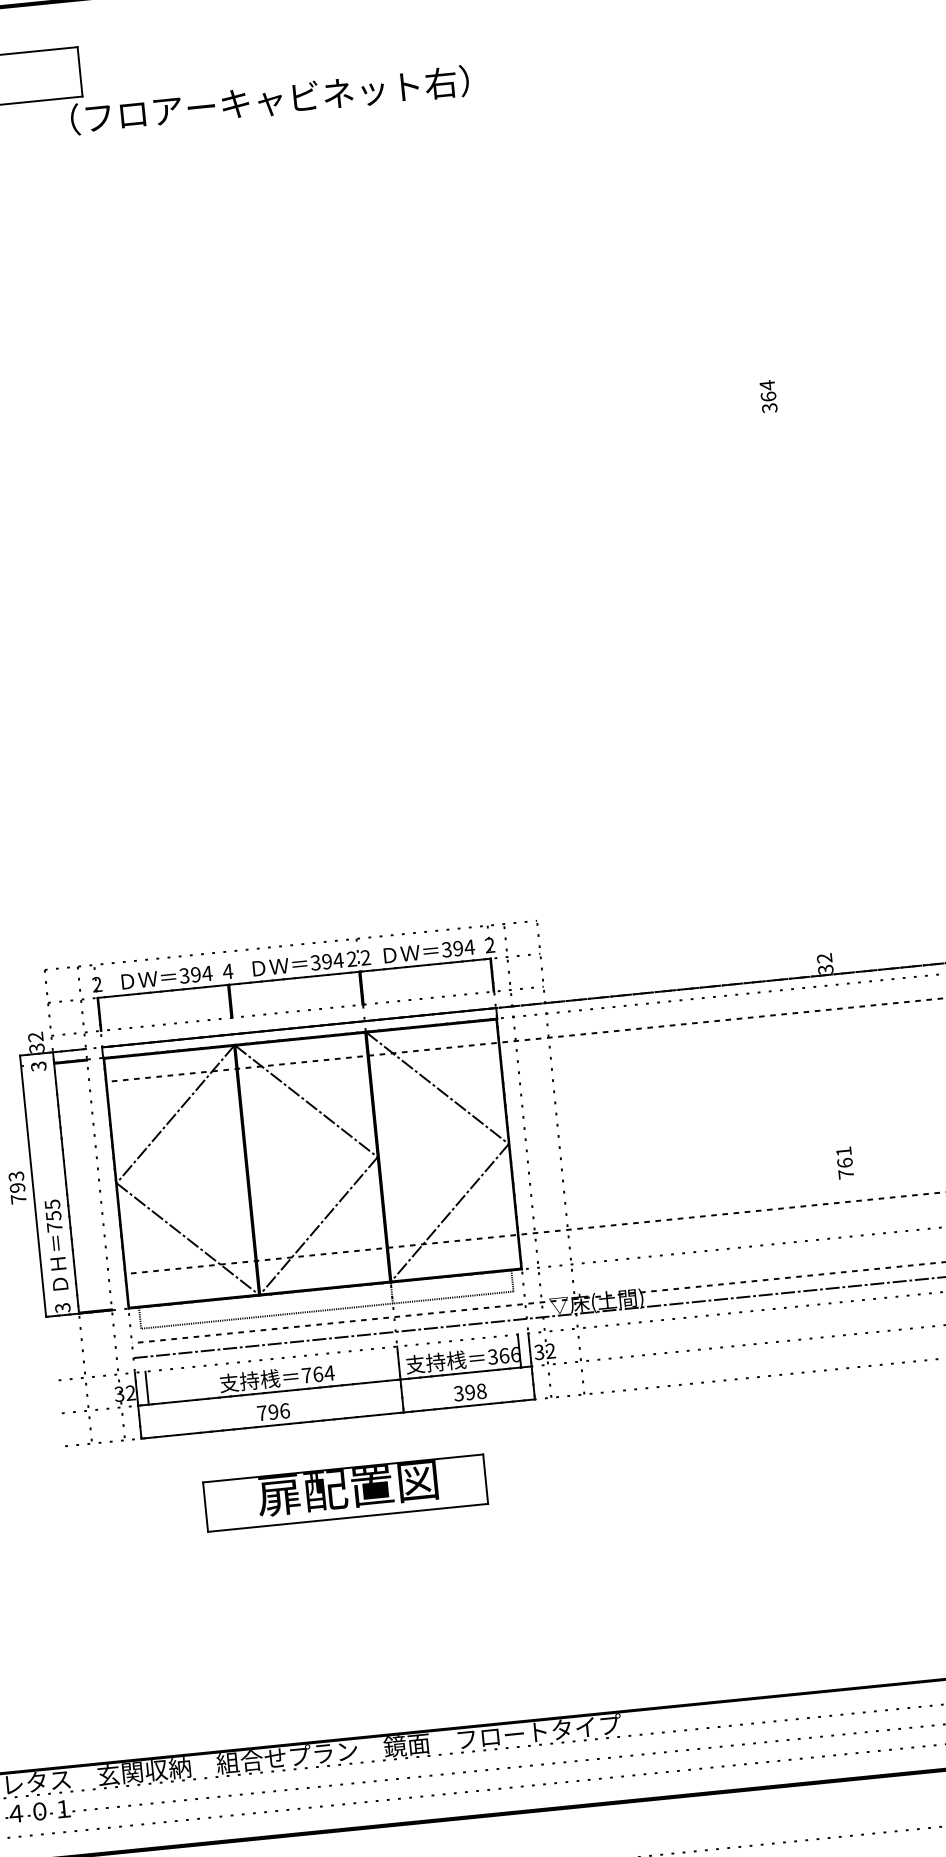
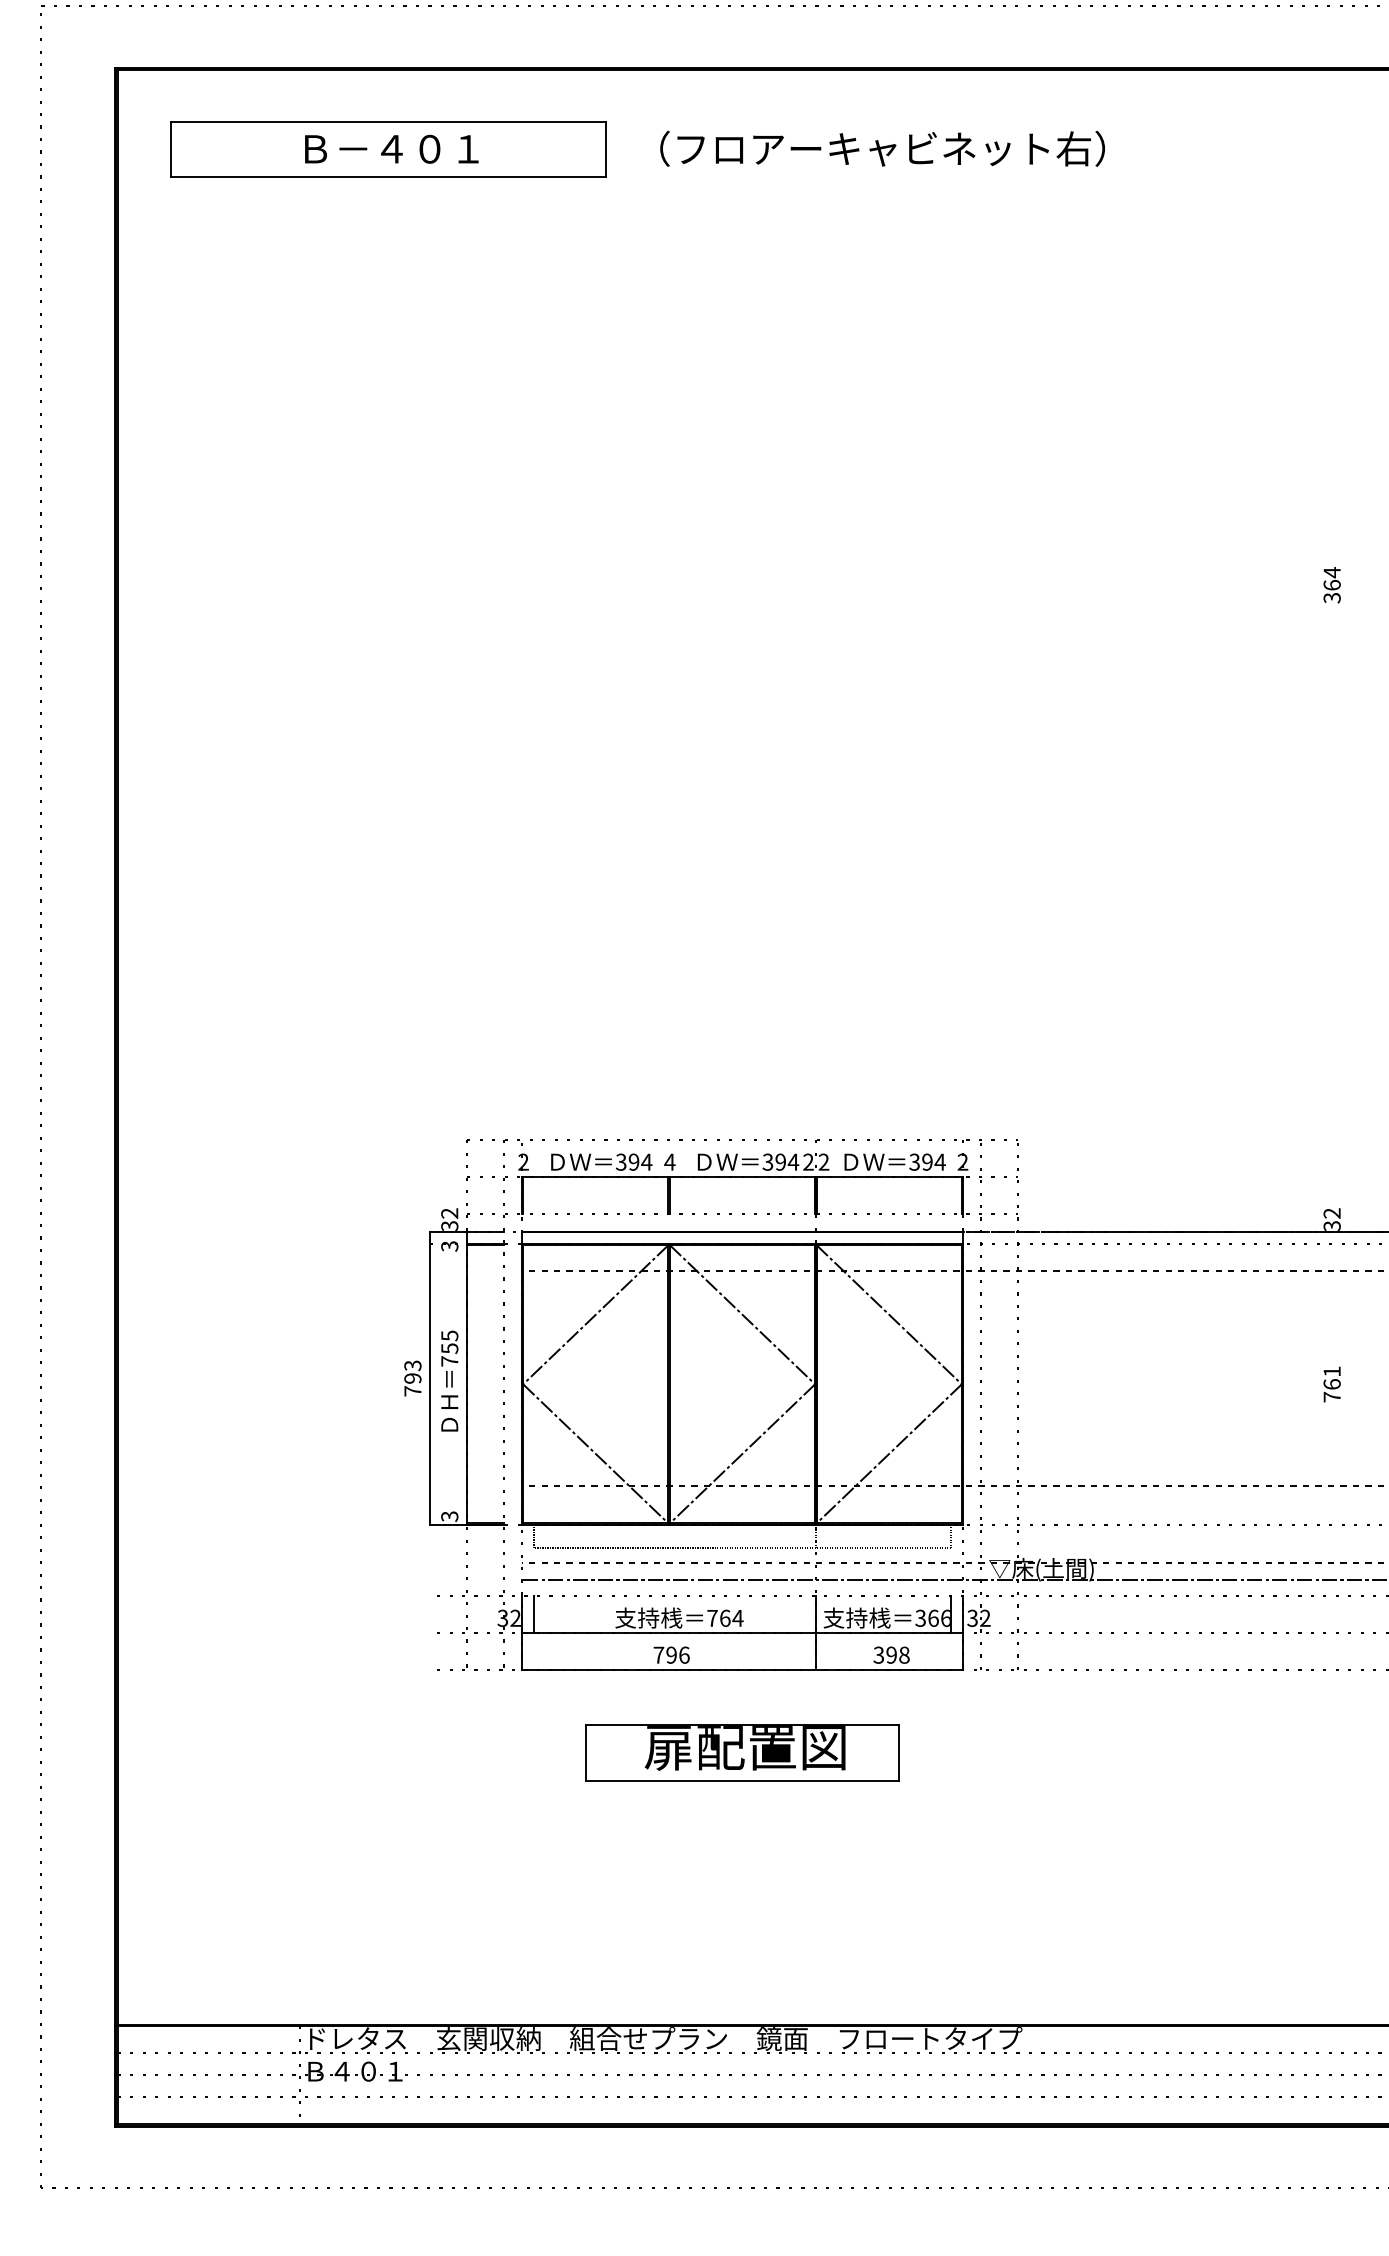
text: (269, 100) -> (882, 148), moved
text: (844, 1163) -> (1331, 1384), moved
text: (56, 1244) -> (449, 1380), moved

